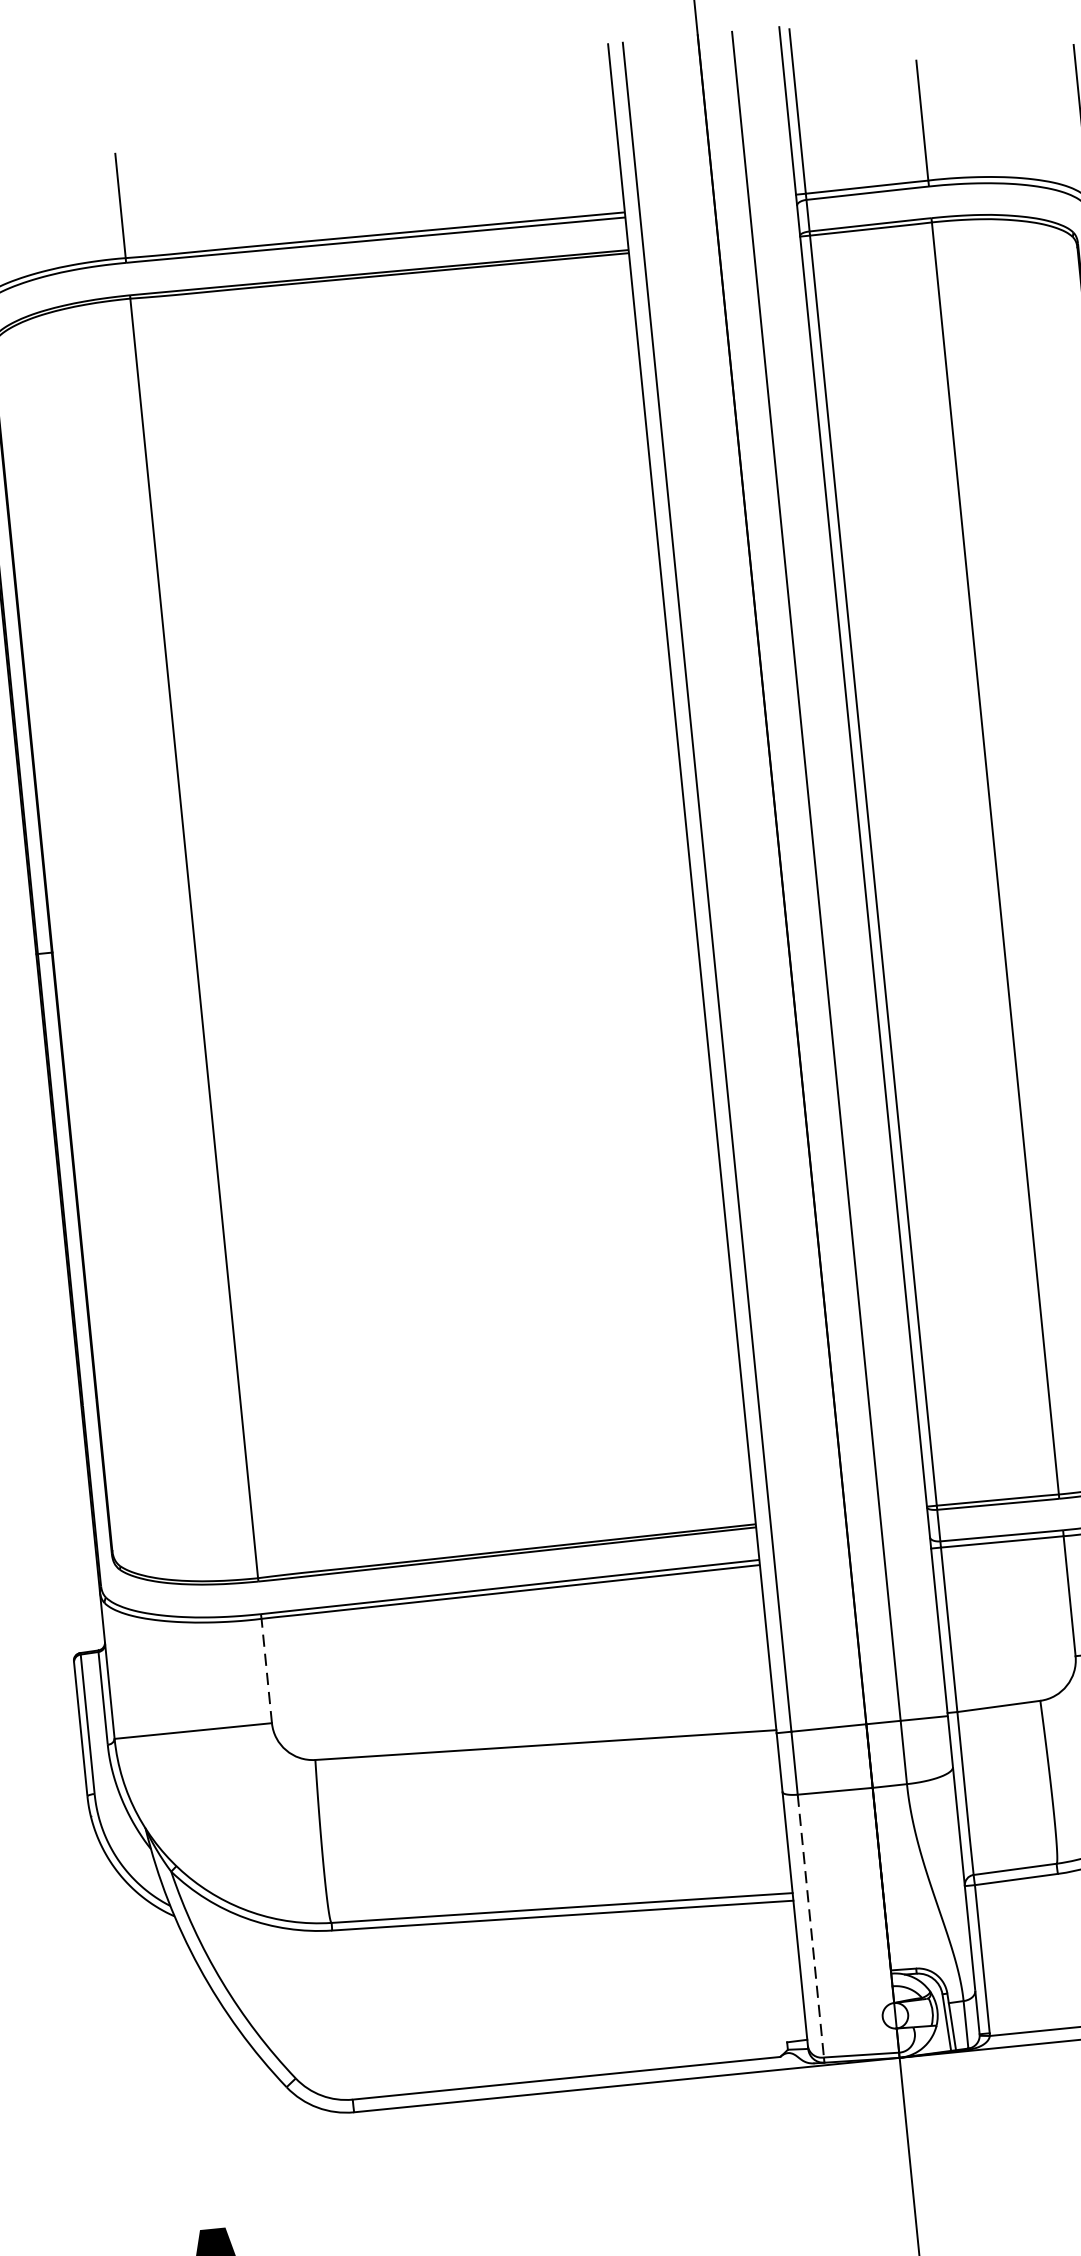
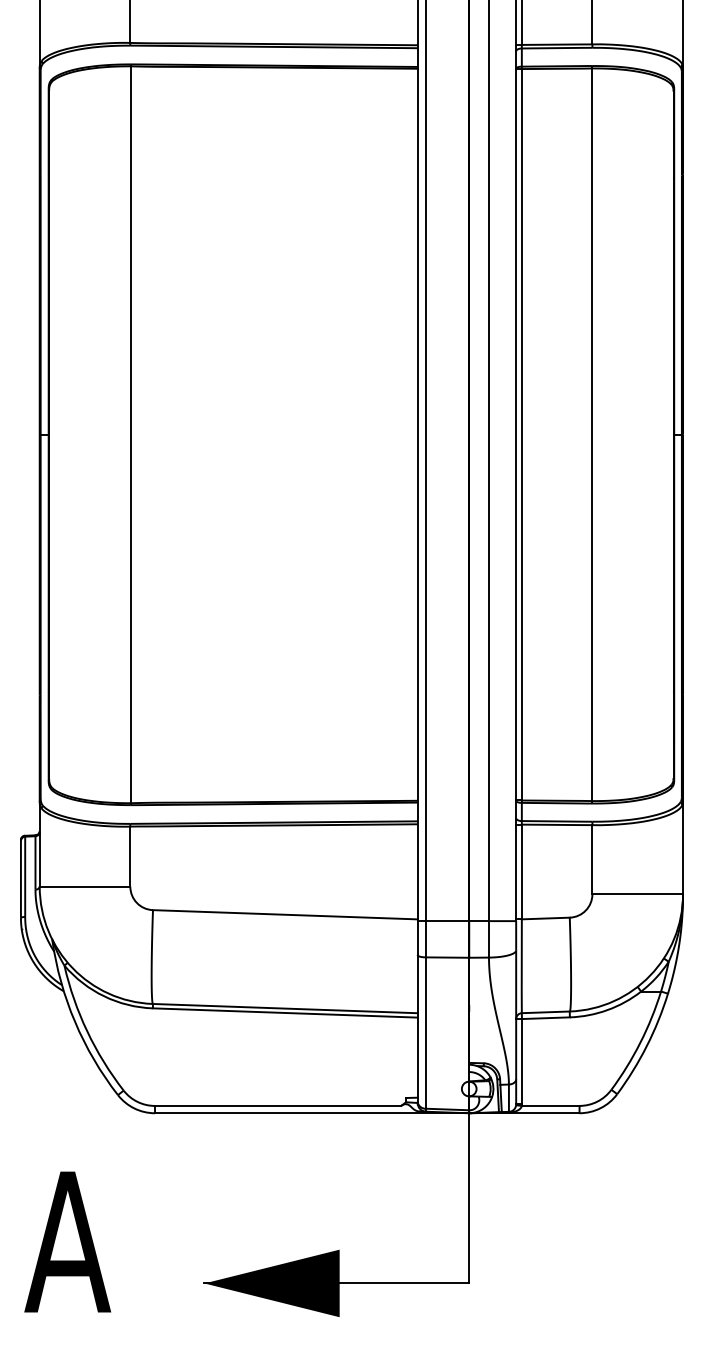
line: (266, 1670) -> (130, 856), dashed -> solid
line: (811, 1926) -> (426, 1033), dashed -> solid

